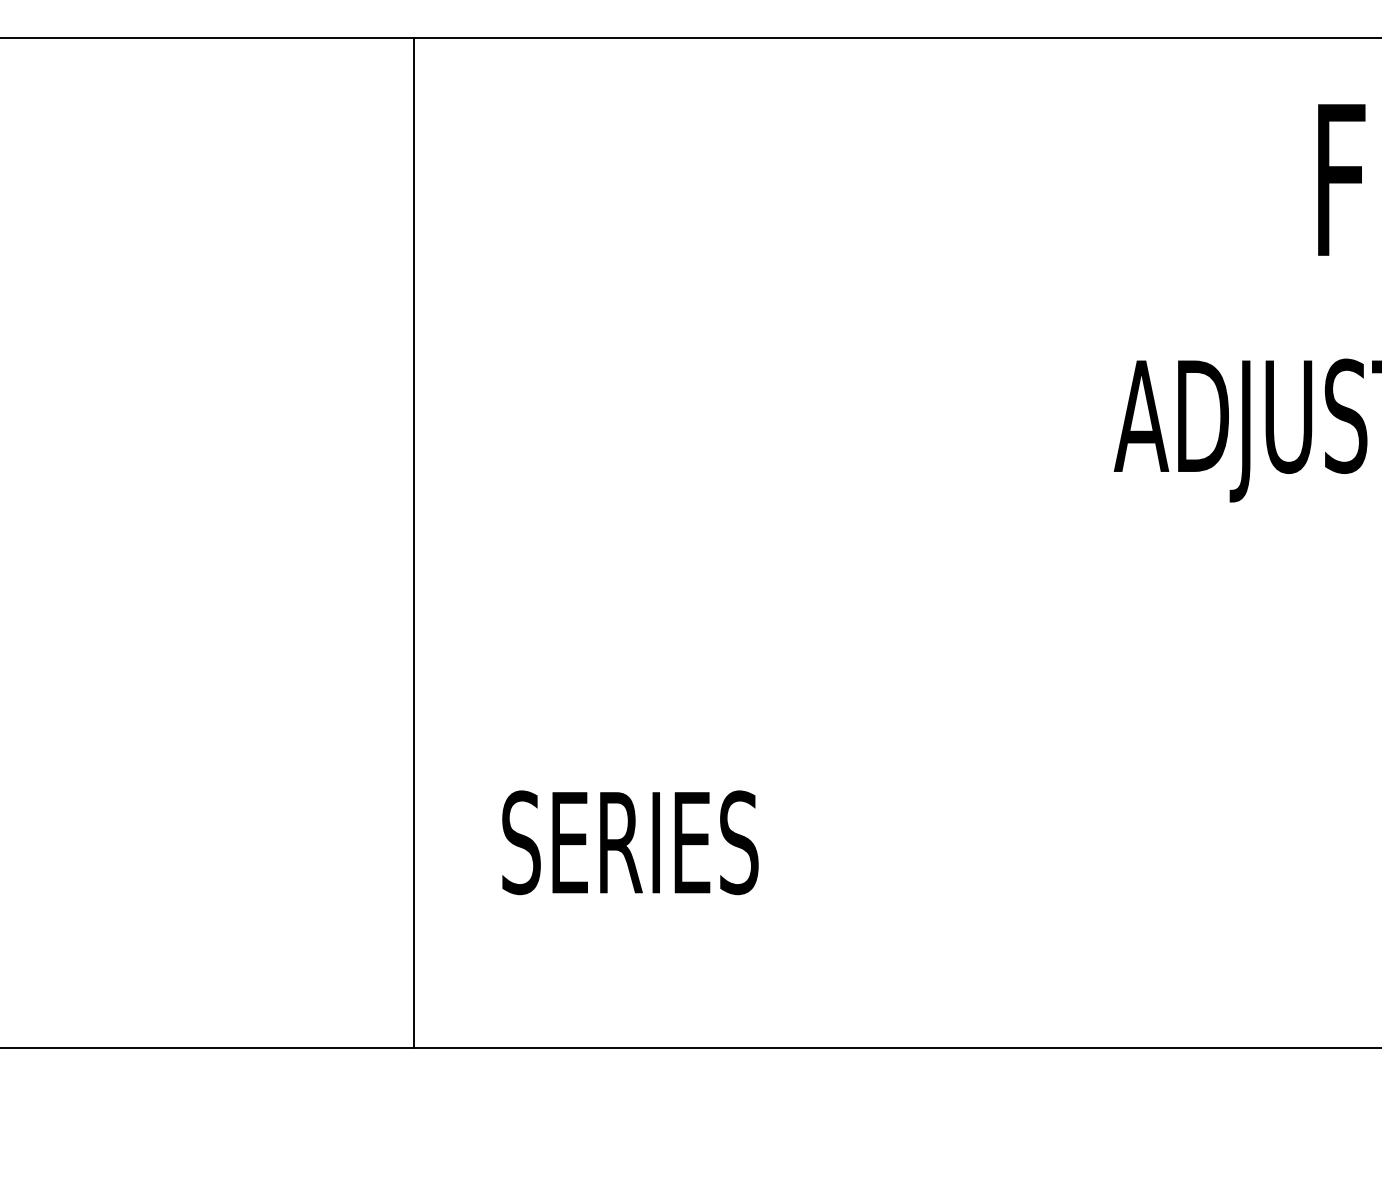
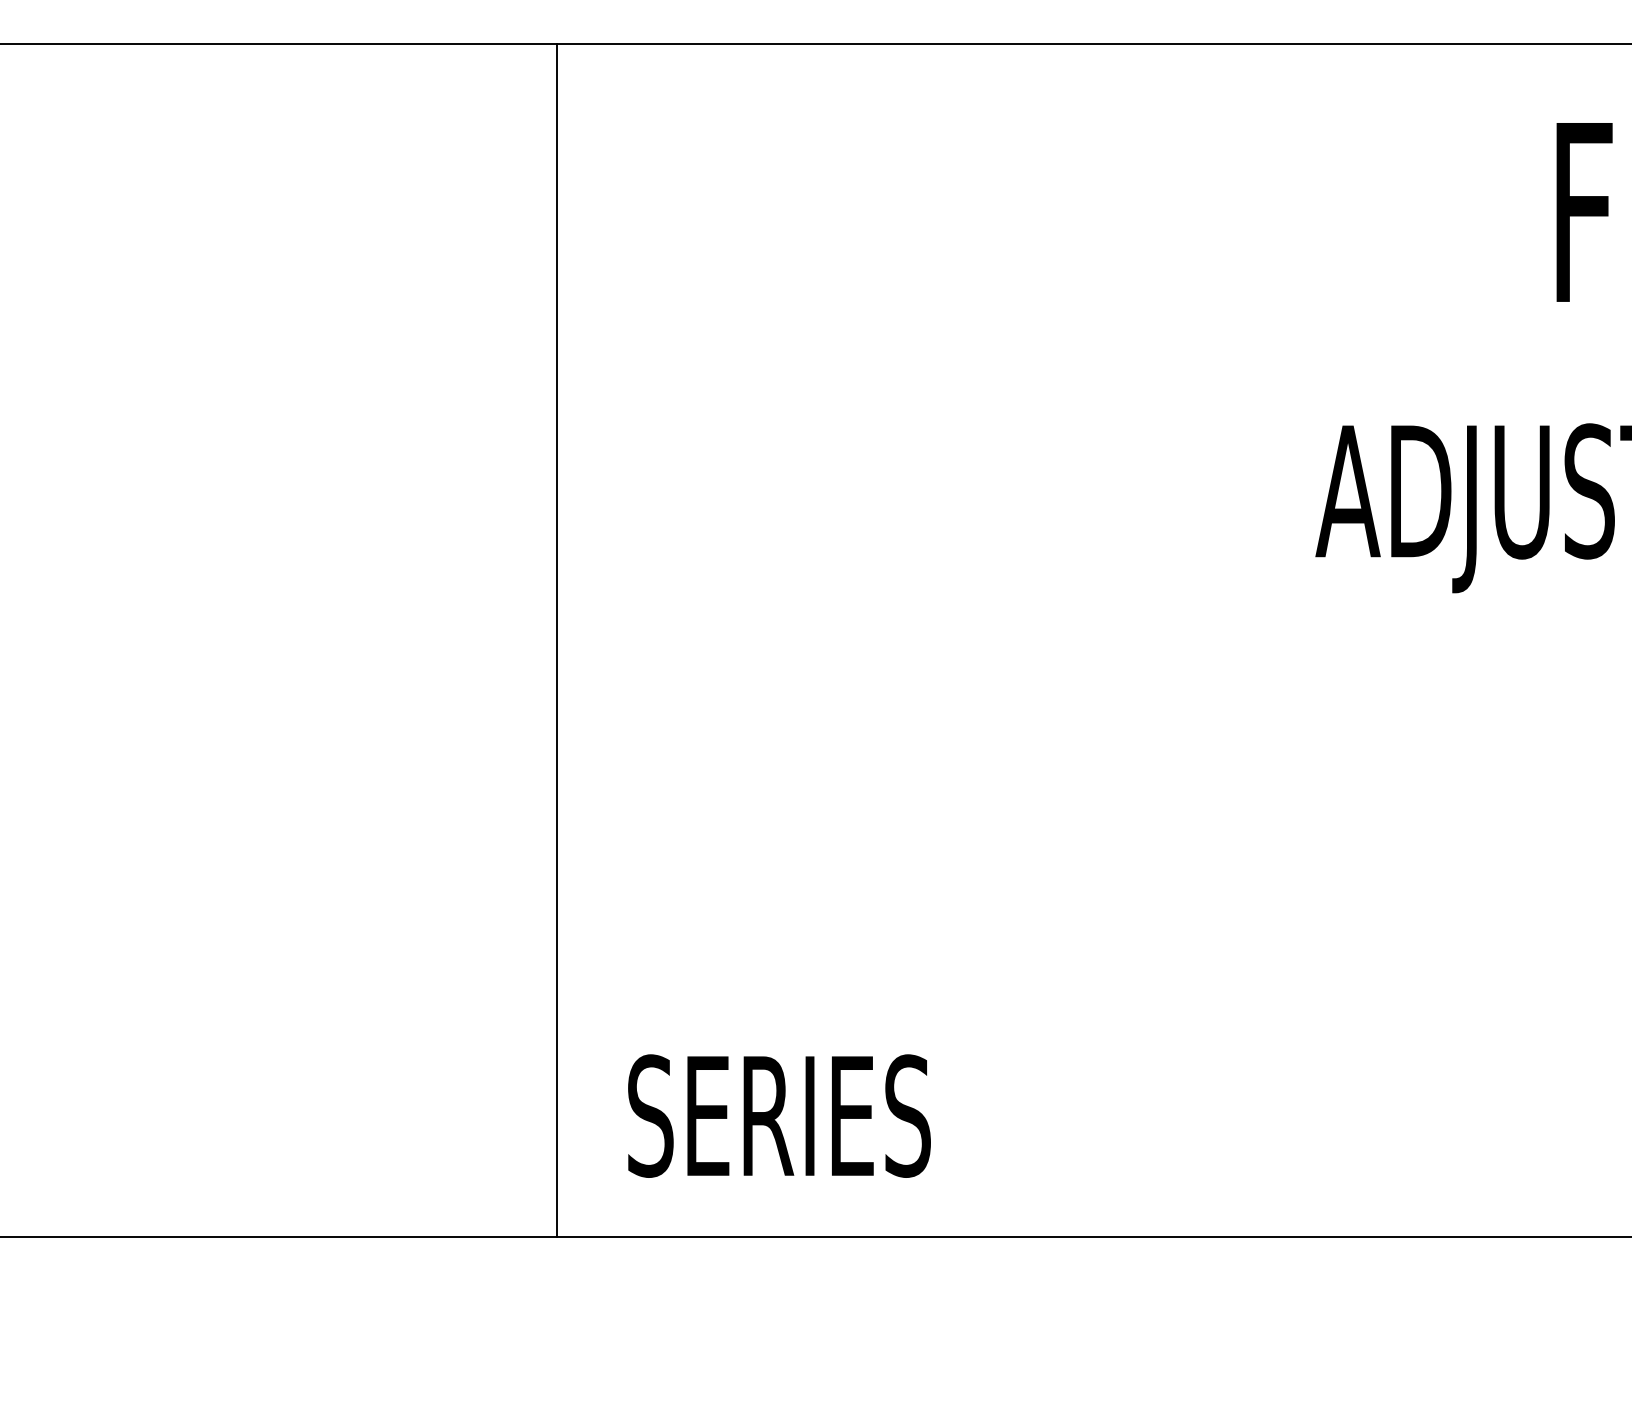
line: (414, 542) -> (557, 640), moved
text: (630, 842) -> (779, 1115), moved

